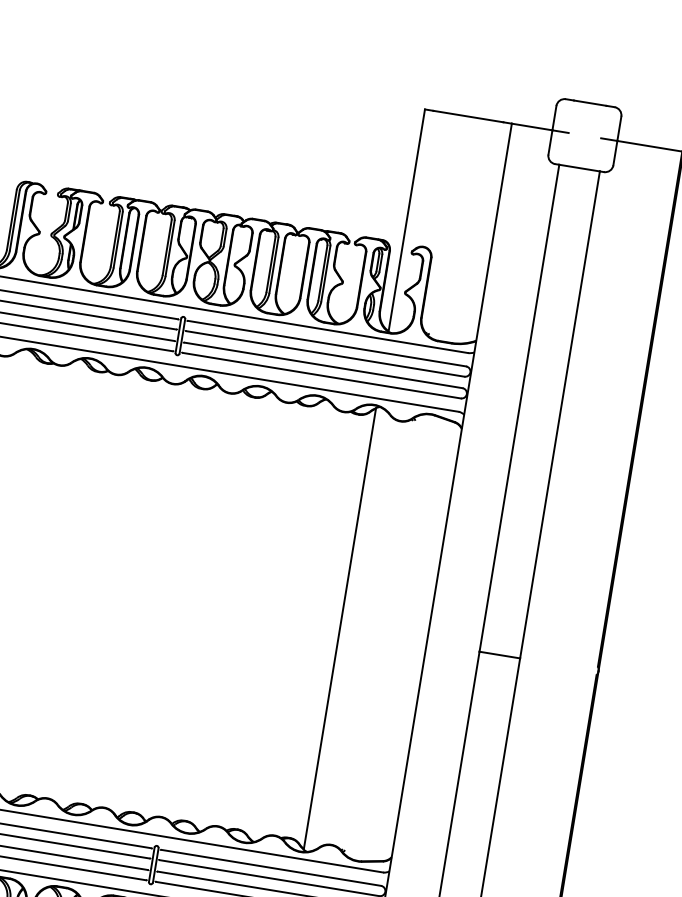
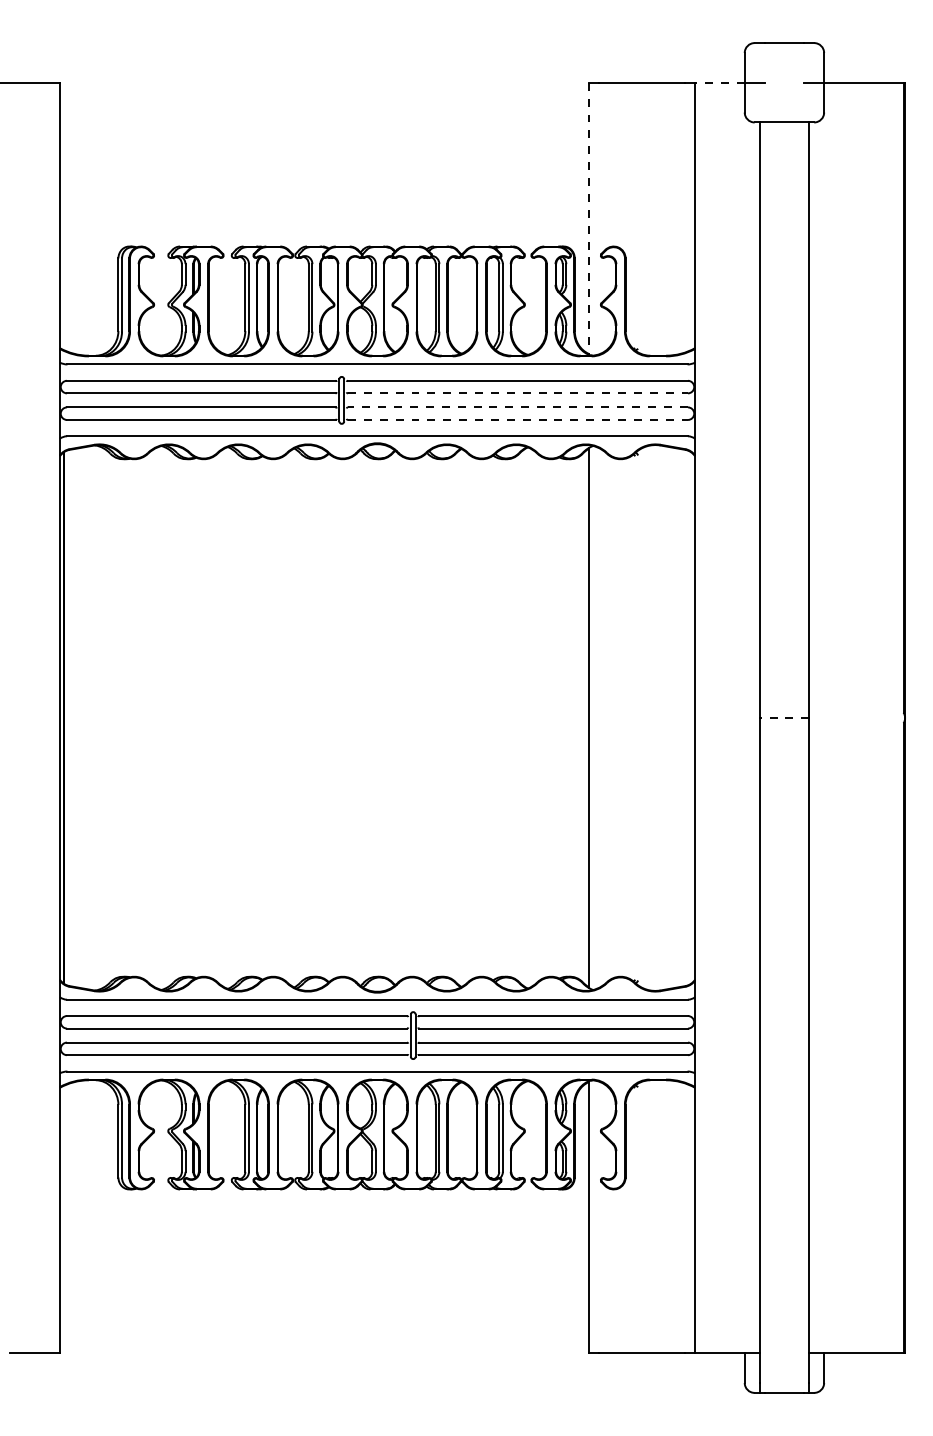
line: (531, 126) -> (719, 82), solid -> dashed
line: (406, 221) -> (588, 219), solid -> dashed
line: (325, 353) -> (517, 393), solid -> dashed
line: (323, 365) -> (517, 407), solid -> dashed
line: (321, 375) -> (517, 419), solid -> dashed
line: (499, 655) -> (784, 718), solid -> dashed

